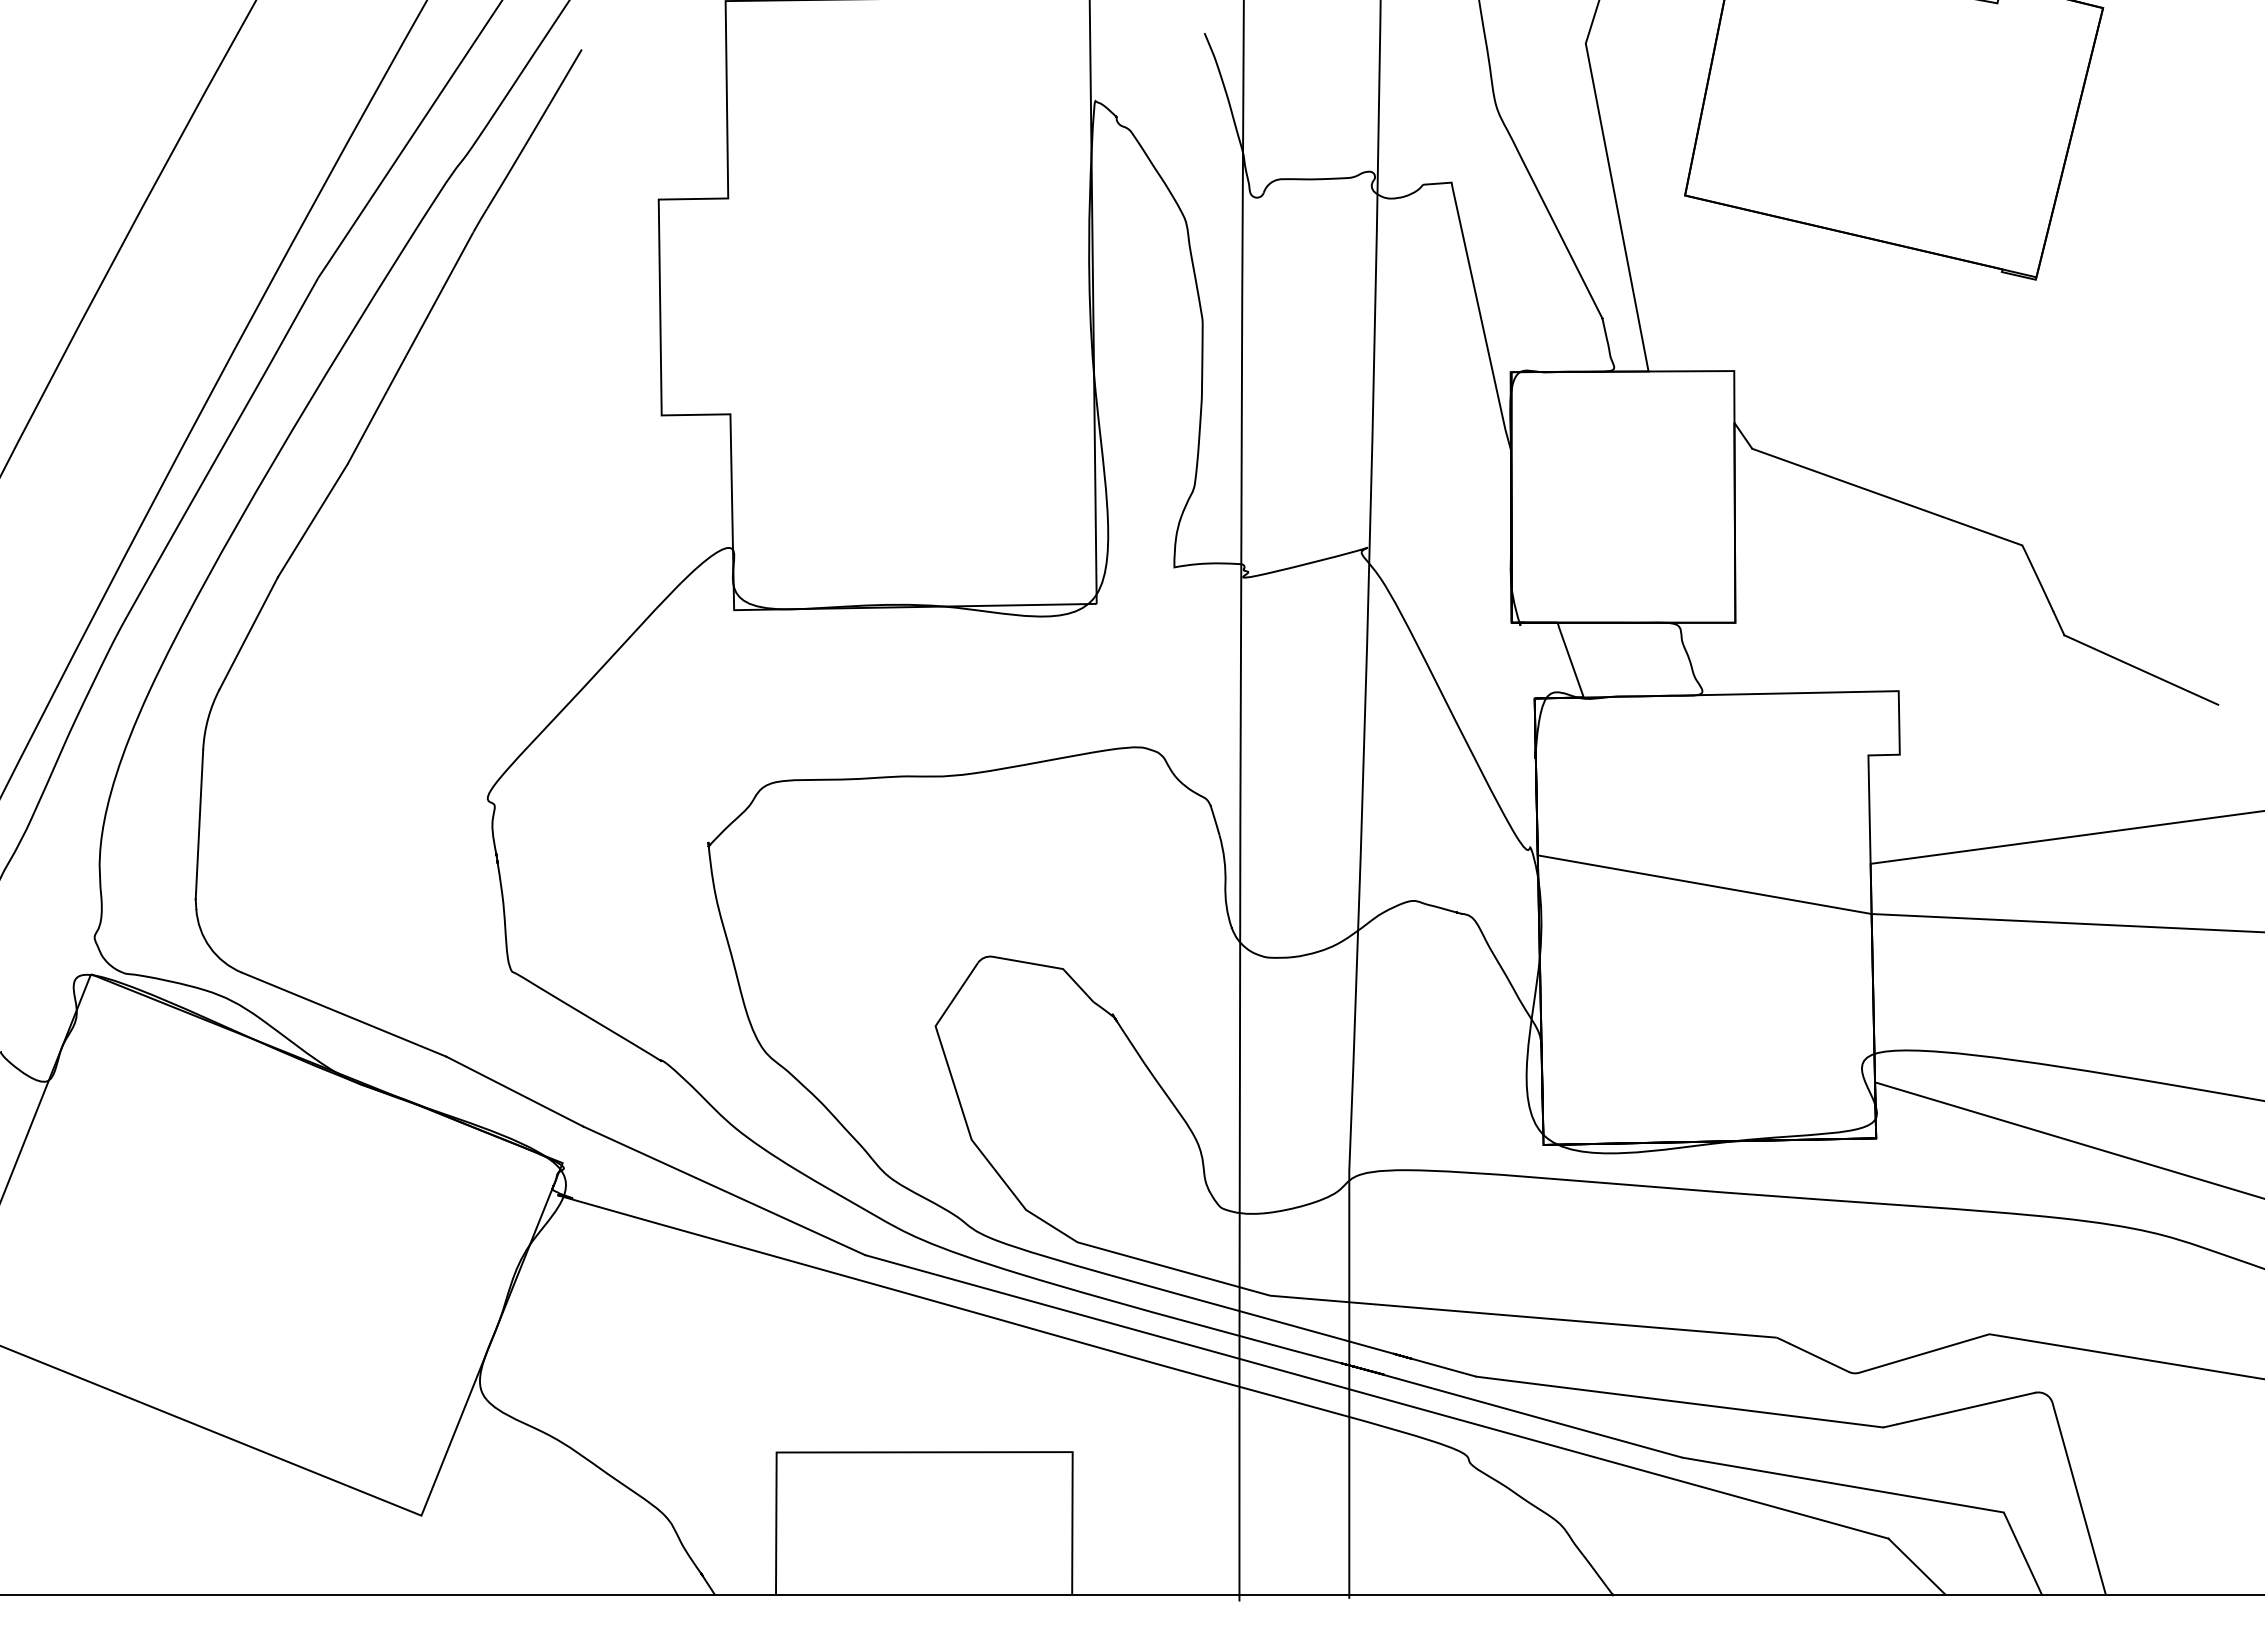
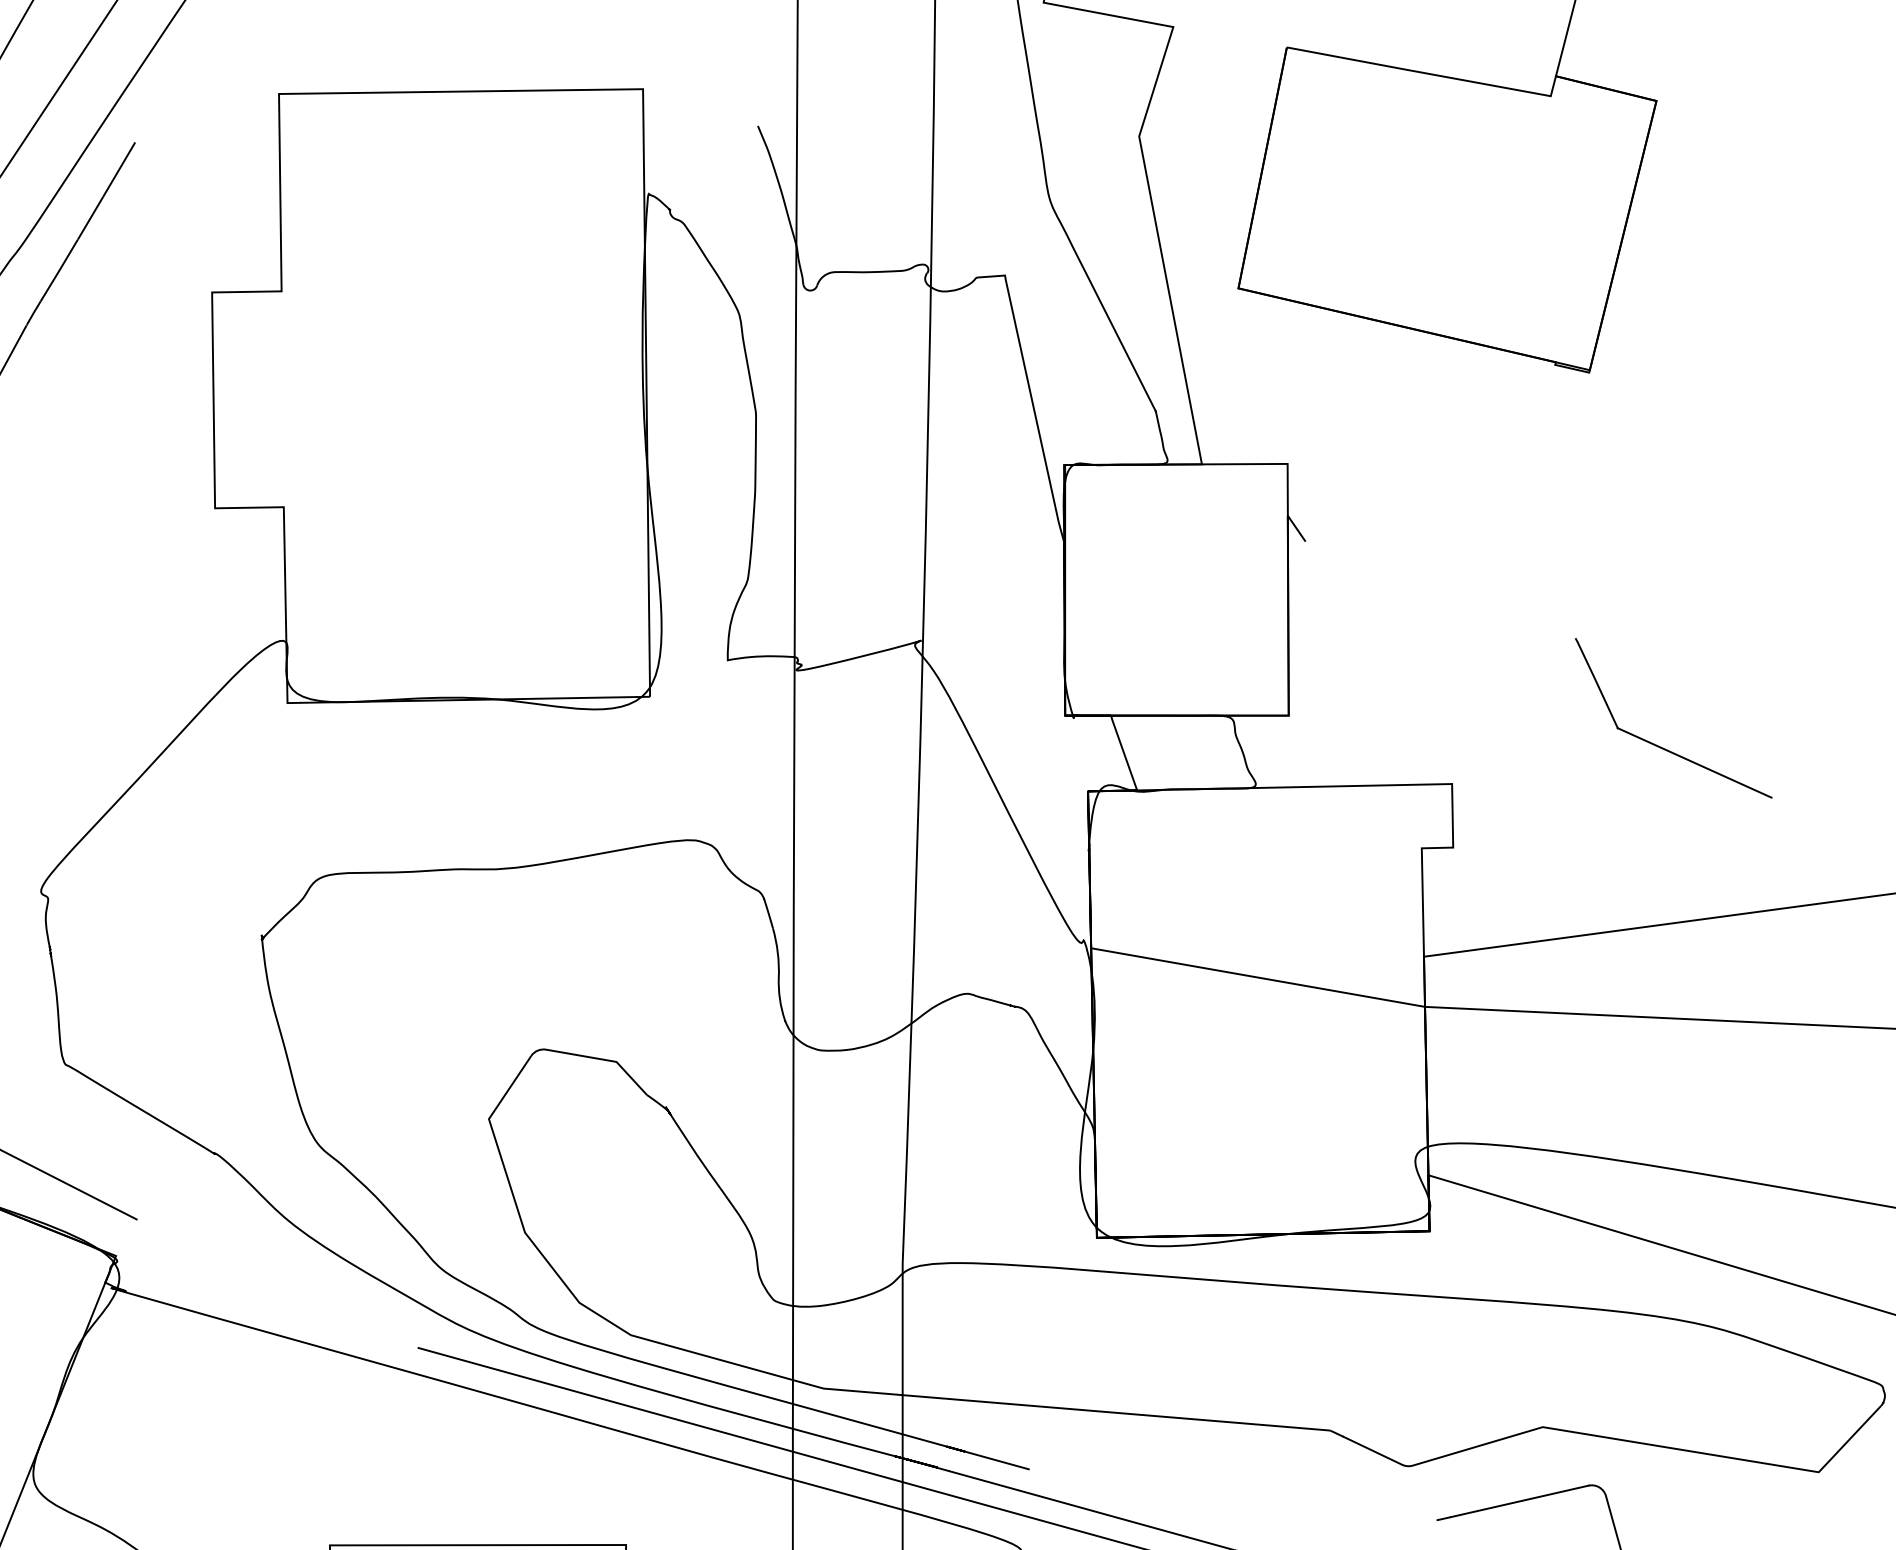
line: (1887, 496) -> (1440, 589), removed
line: (724, 1190) -> (277, 1283), removed
line: (1679, 1401) -> (1232, 1494), removed

